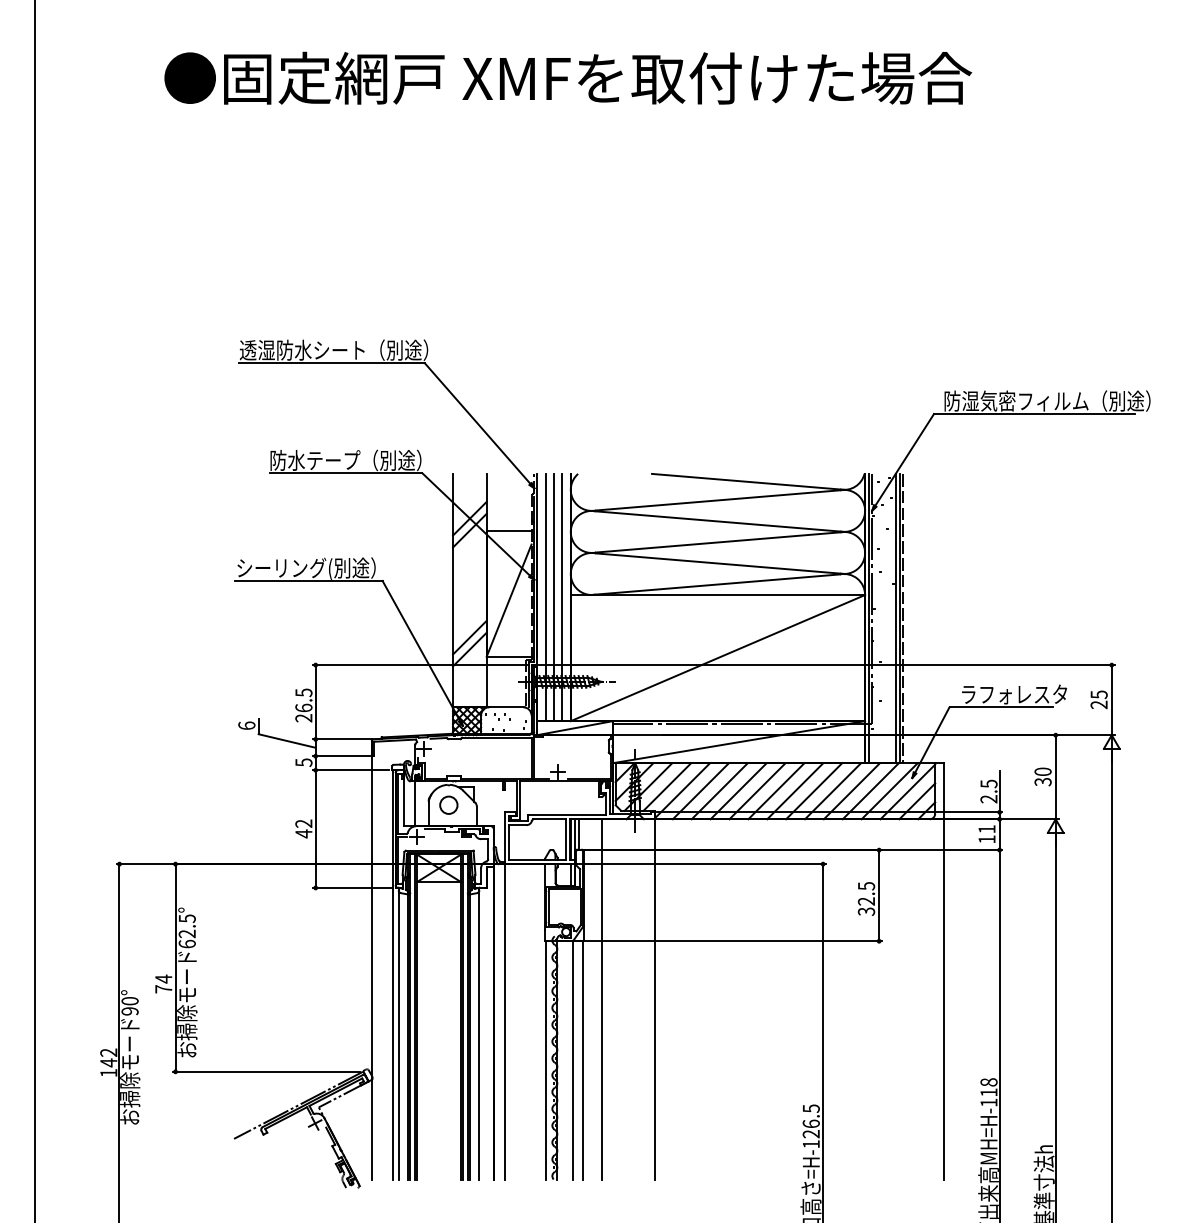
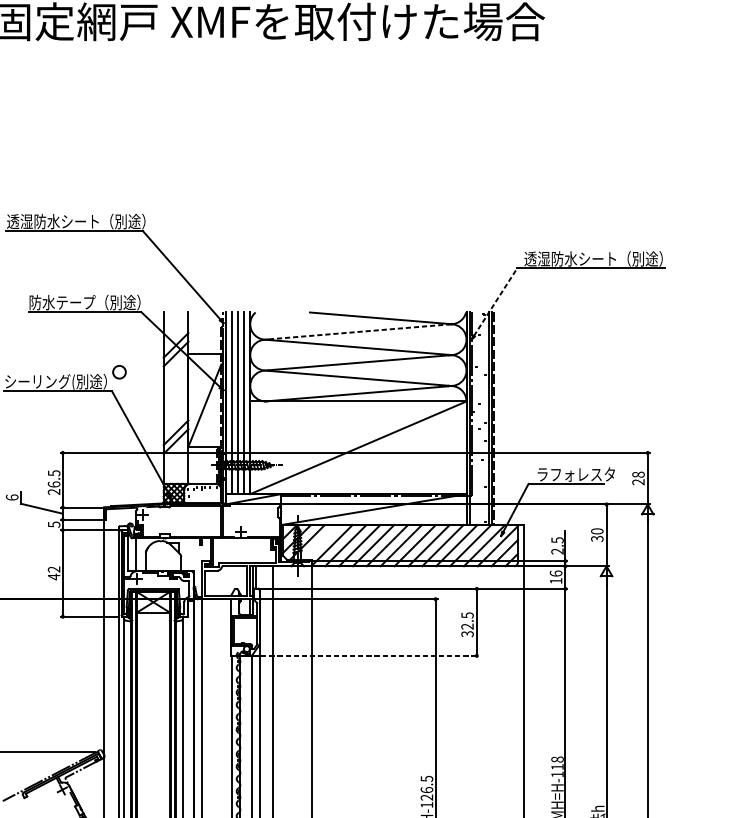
text: (1047, 400) -> (600, 258), 防湿気密フィルム（別途） -> 透湿防水シート（別途）
line: (904, 460) -> (495, 302), solid -> dashed
line: (720, 500) -> (360, 332), solid -> dashed
text: (1098, 694) -> (638, 474), 25 -> 28
line: (667, 786) -> (321, 542), removed
circle: (448, 804) -> (119, 371), moved
text: (986, 829) -> (555, 573), 11 -> 16
line: (728, 941) -> (366, 656), solid -> dashed

